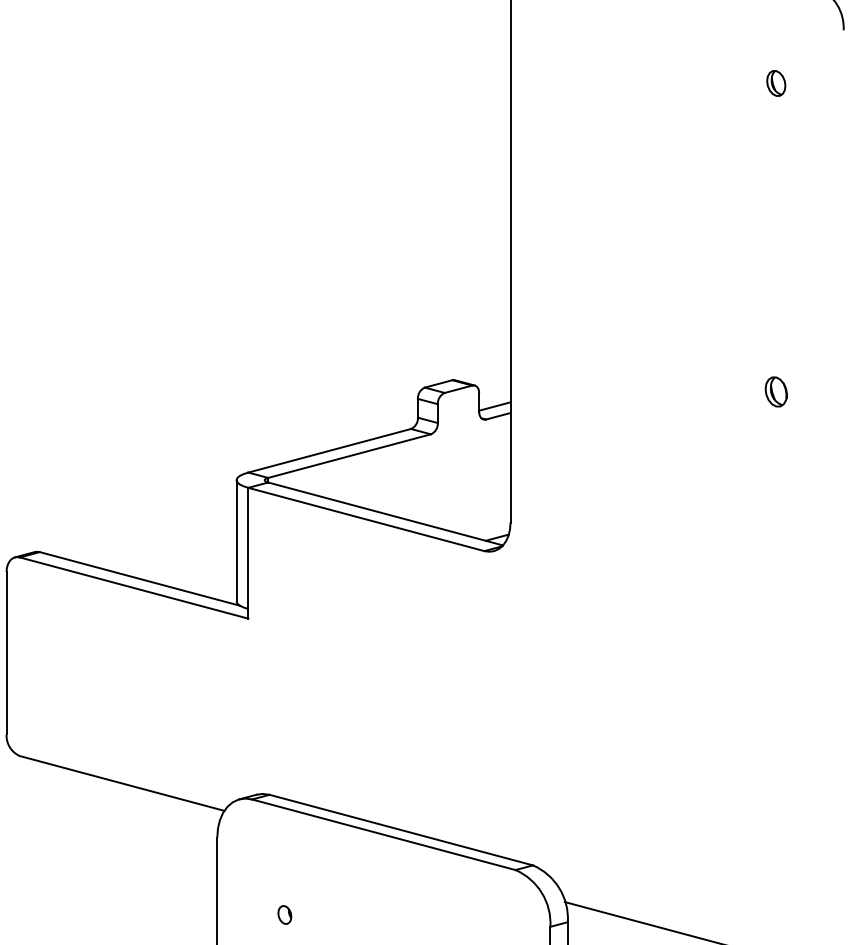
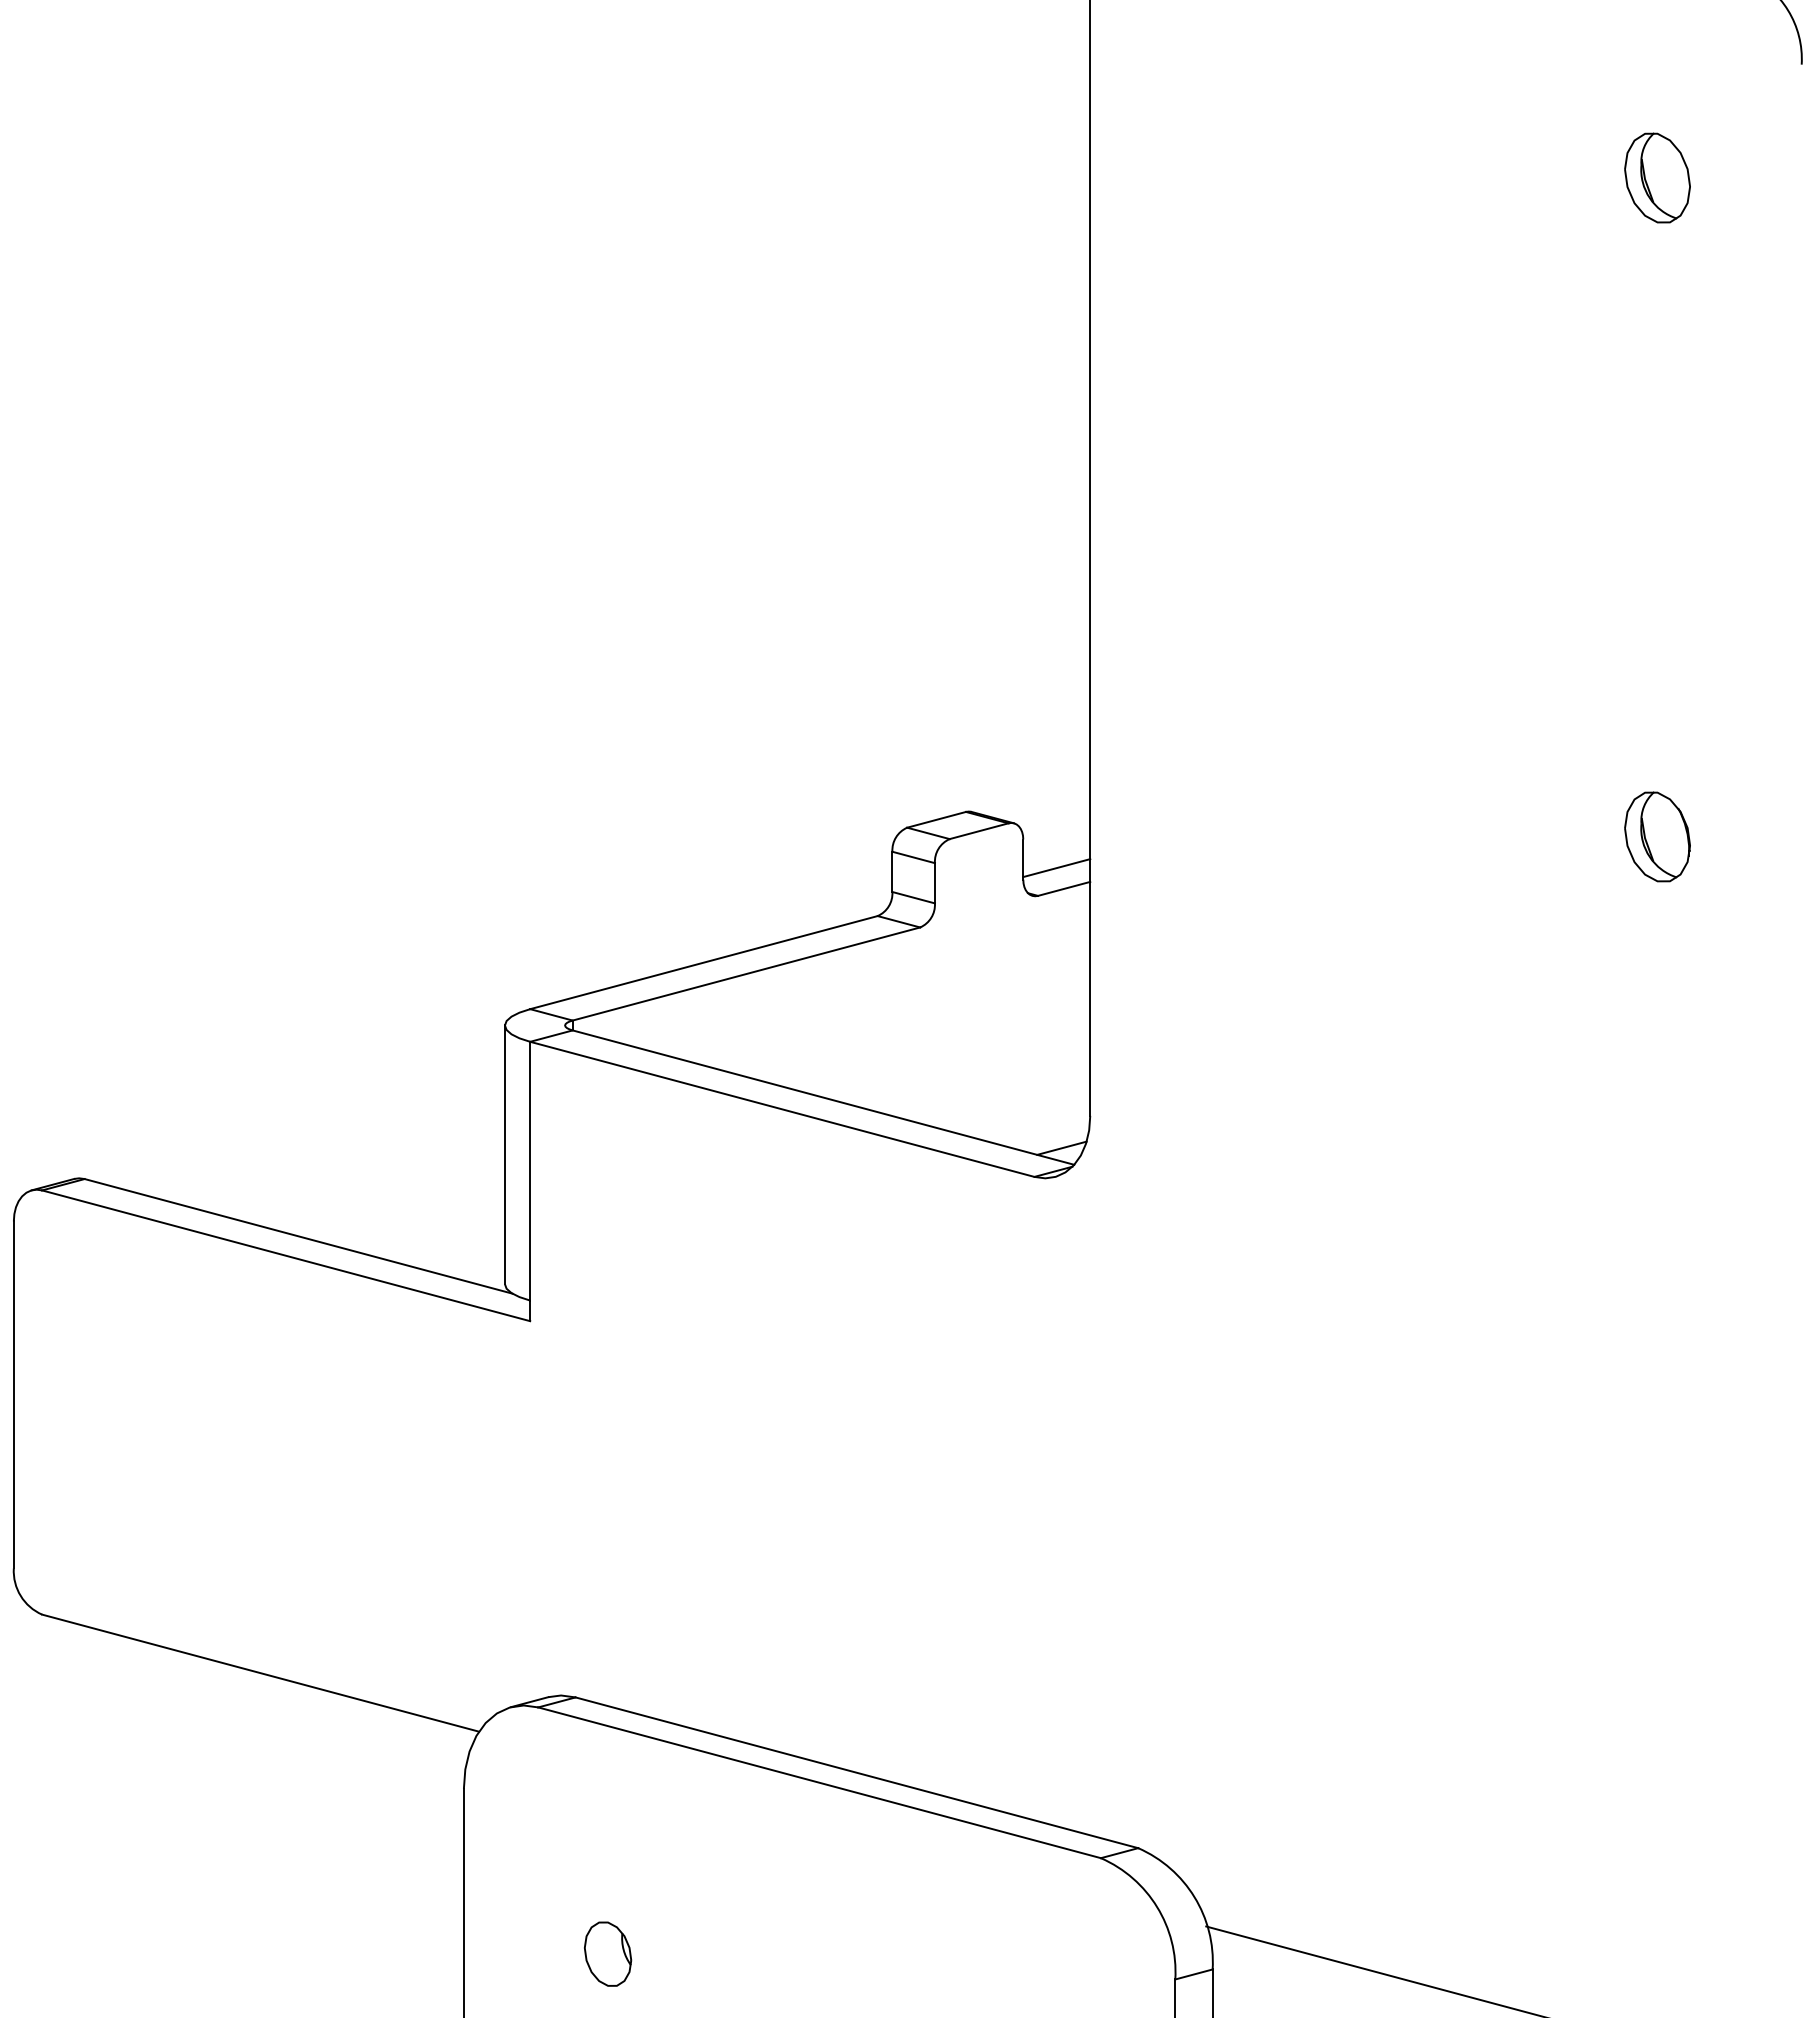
part: (776, 83) -> (1658, 178), size x1.67
part: (776, 391) -> (1658, 835), size x1.43
part: (284, 914) -> (607, 1953), size x1.67

